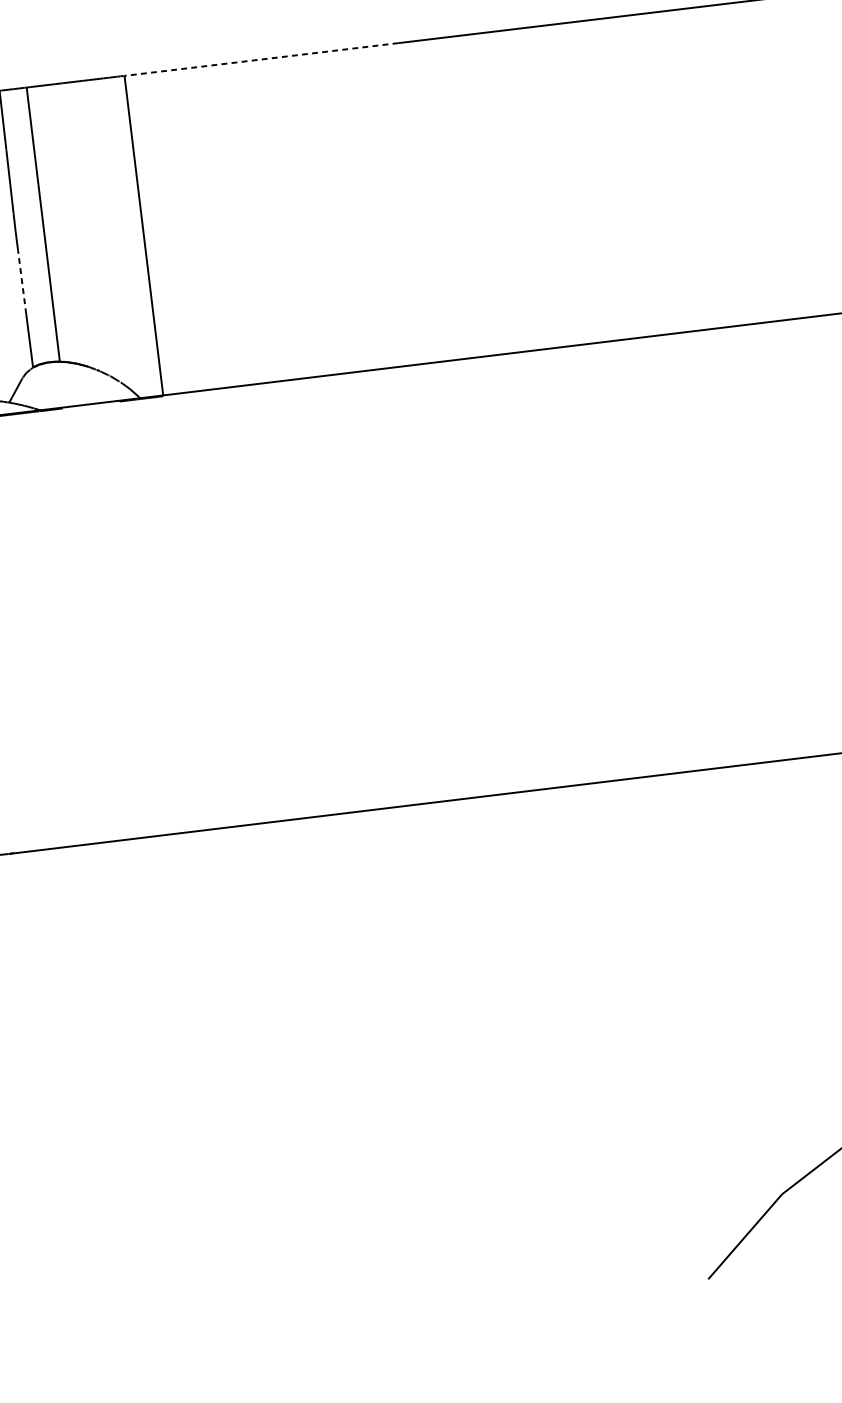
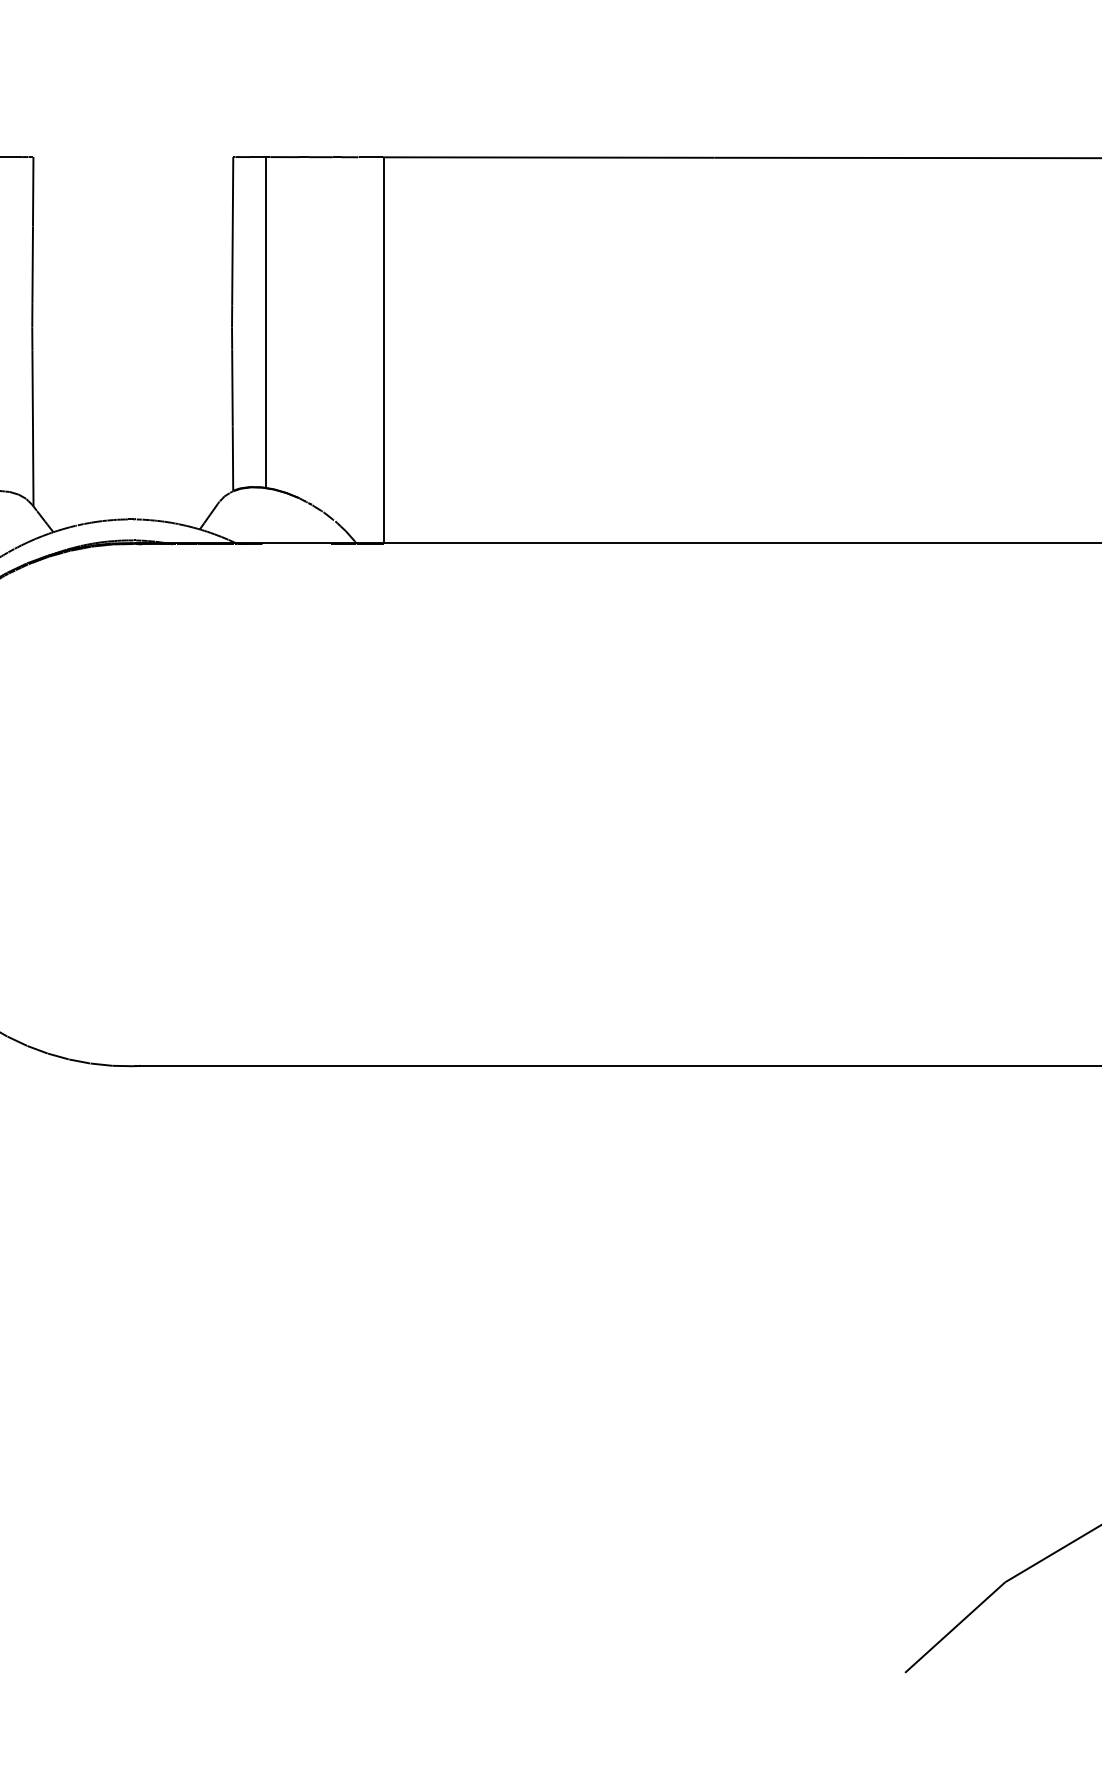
line: (260, 59) -> (548, 157), dashed -> solid
line: (22, 281) -> (232, 387), dashed -> solid

